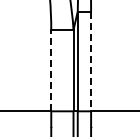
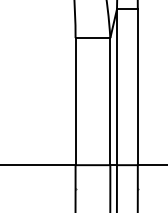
line: (91, 61) -> (138, 87), dashed -> solid
line: (51, 70) -> (75, 101), dashed -> solid

